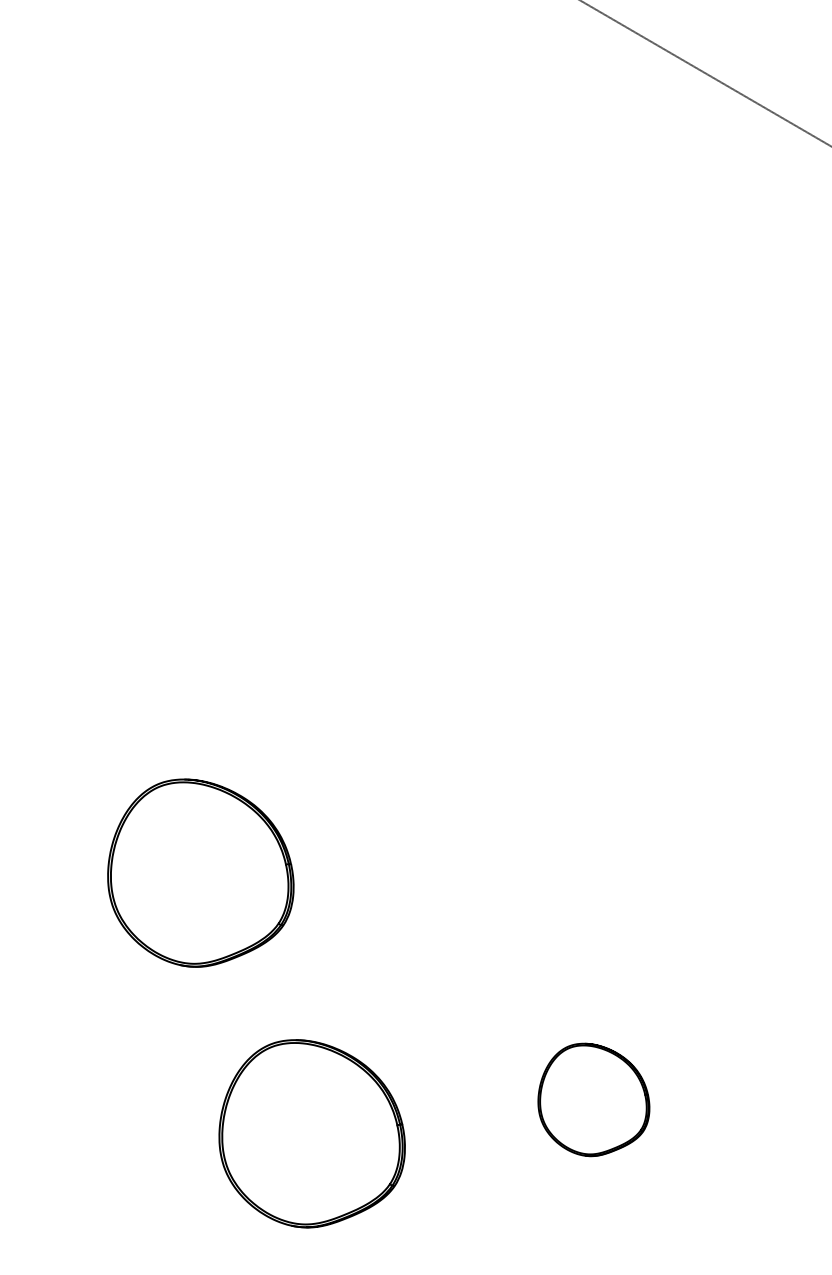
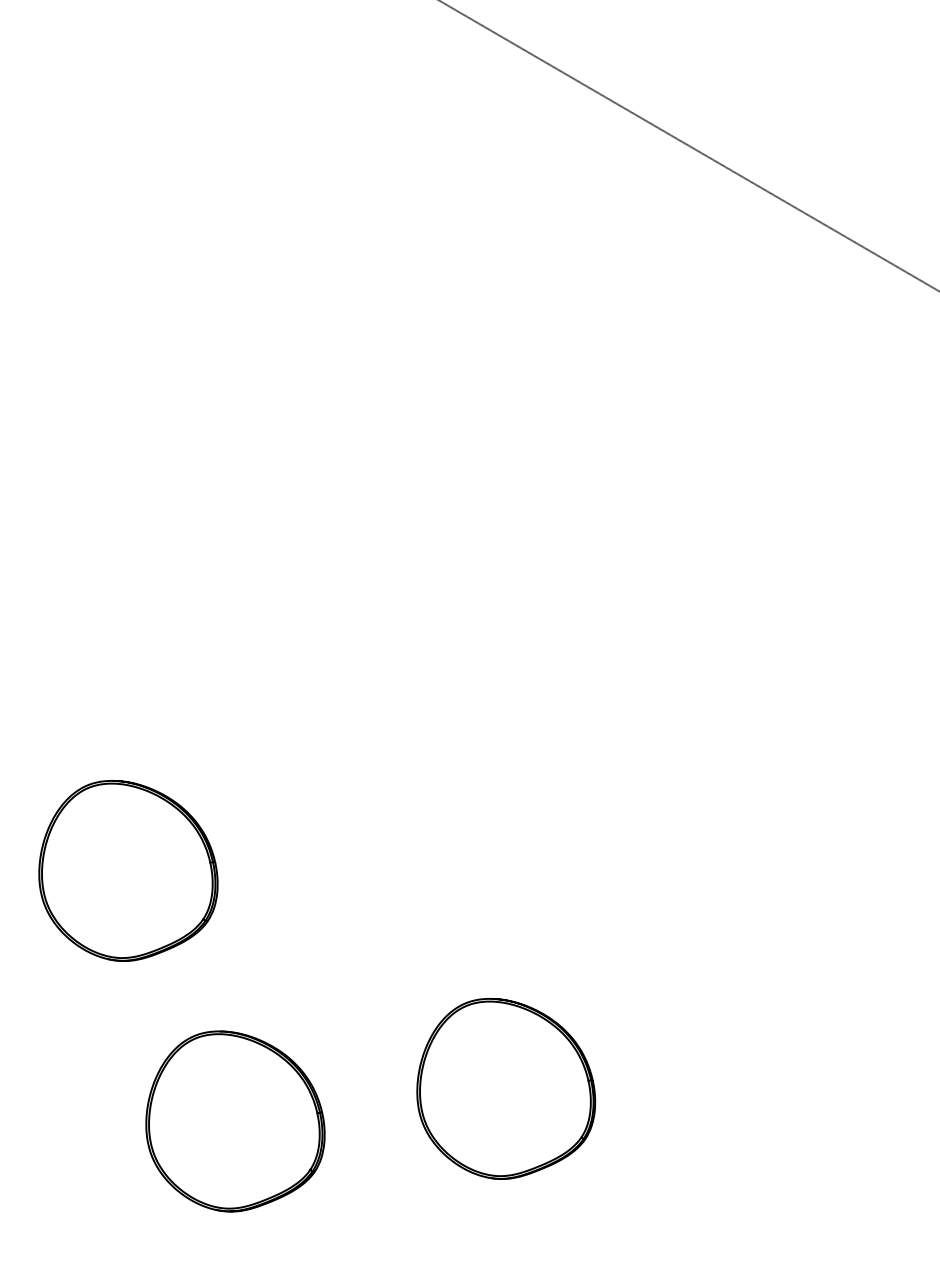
part: (594, 1099) -> (506, 1088), size x1.67

